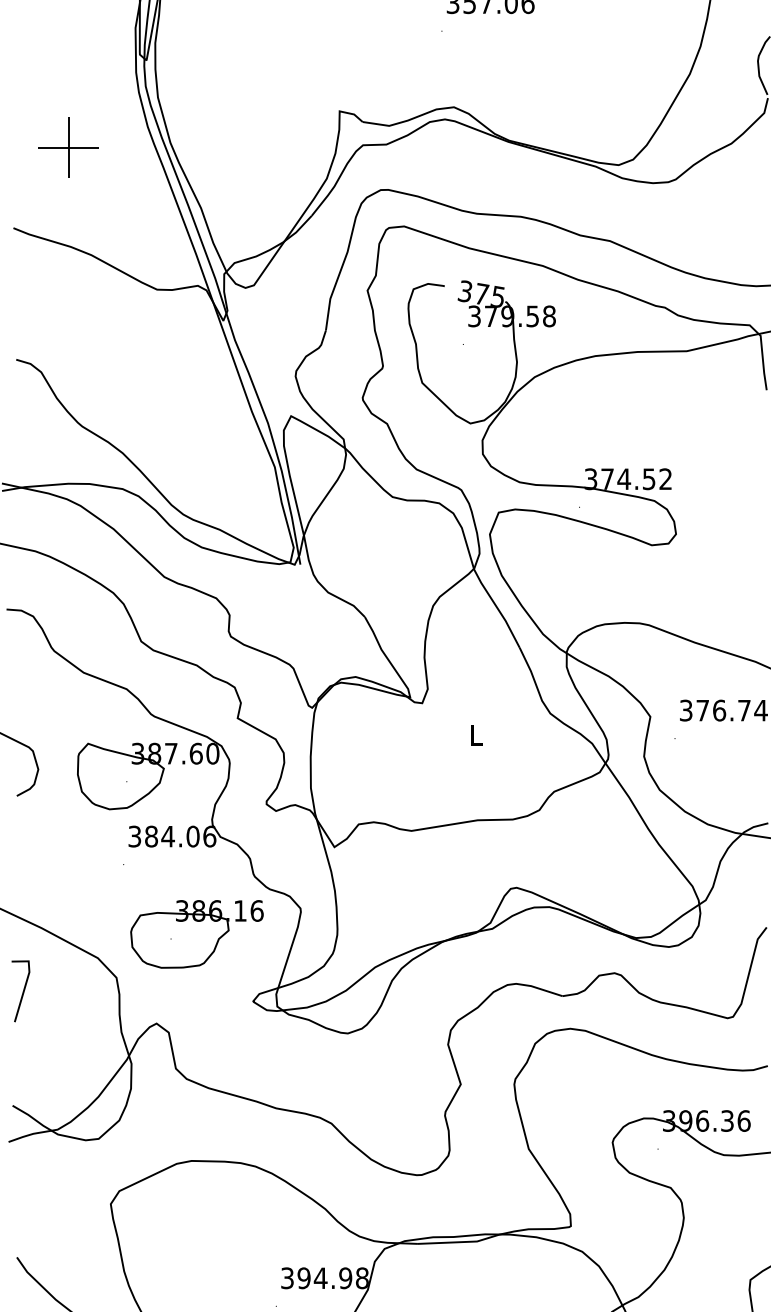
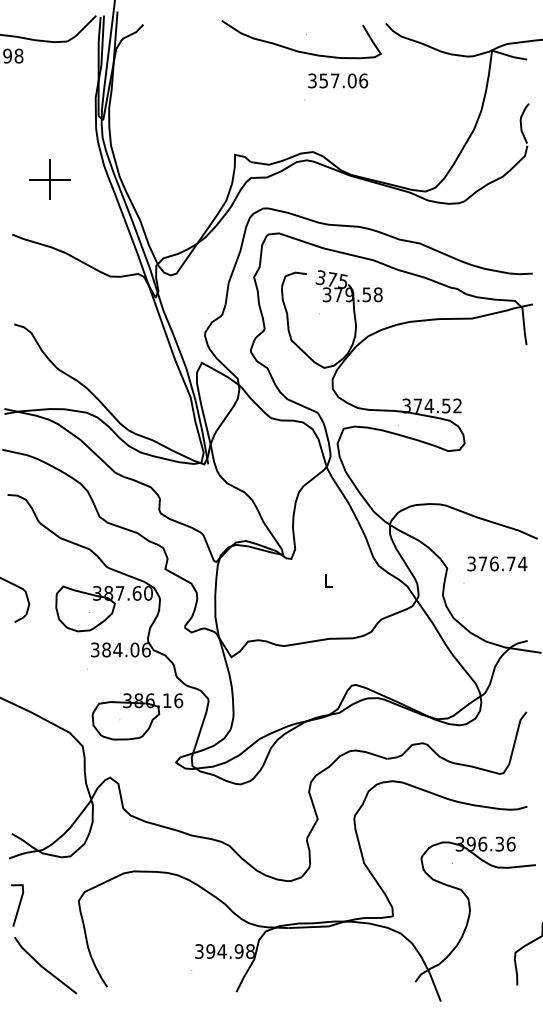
line: (22, 991) -> (18, 905), moved

